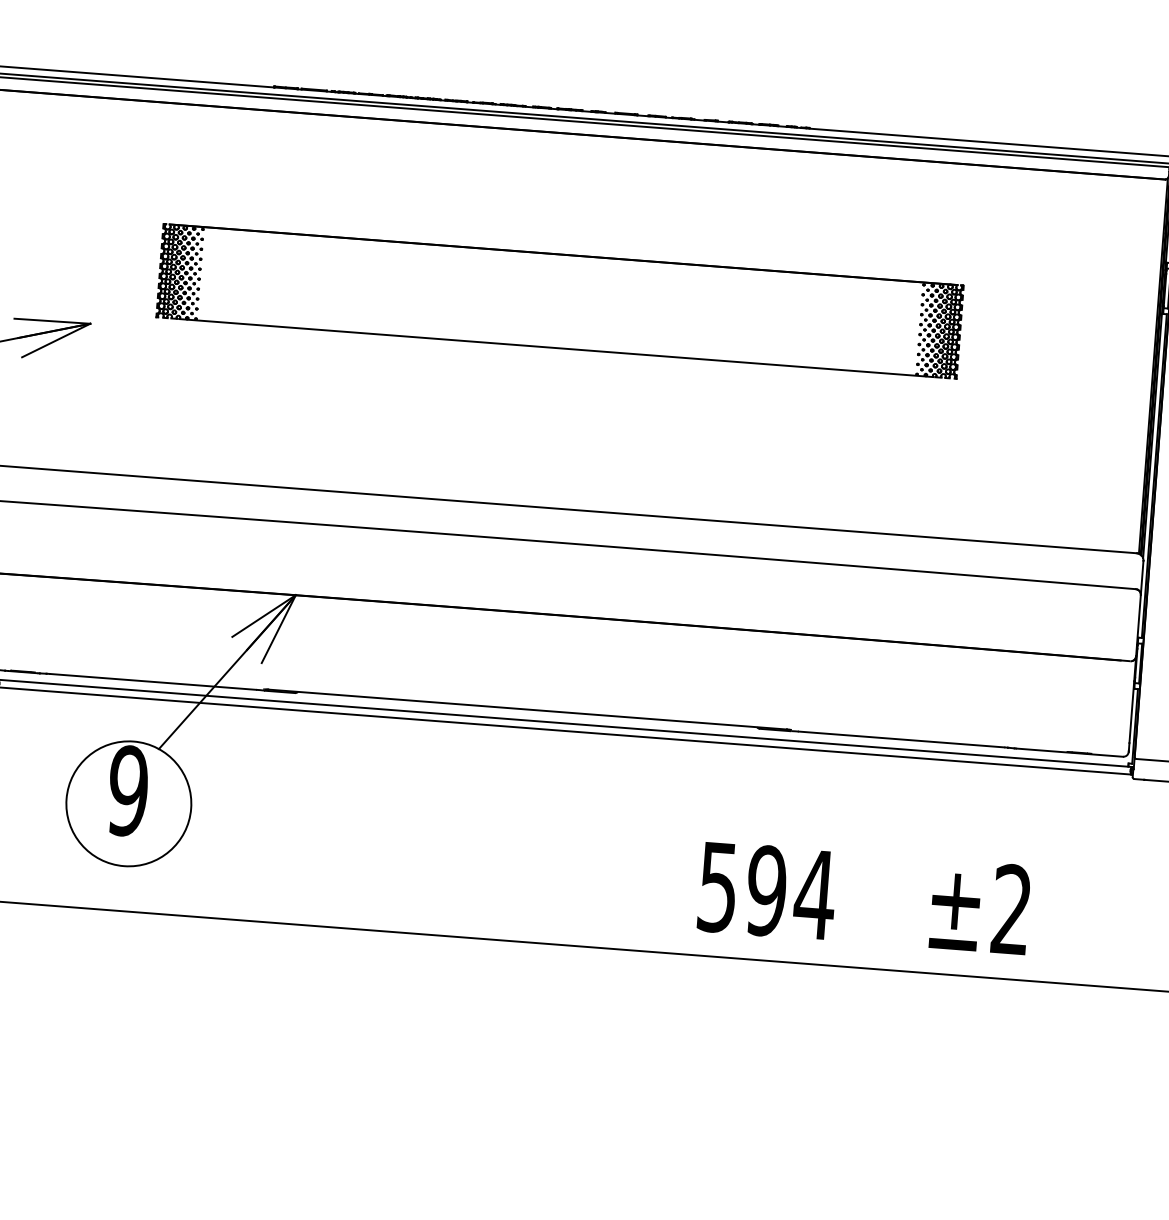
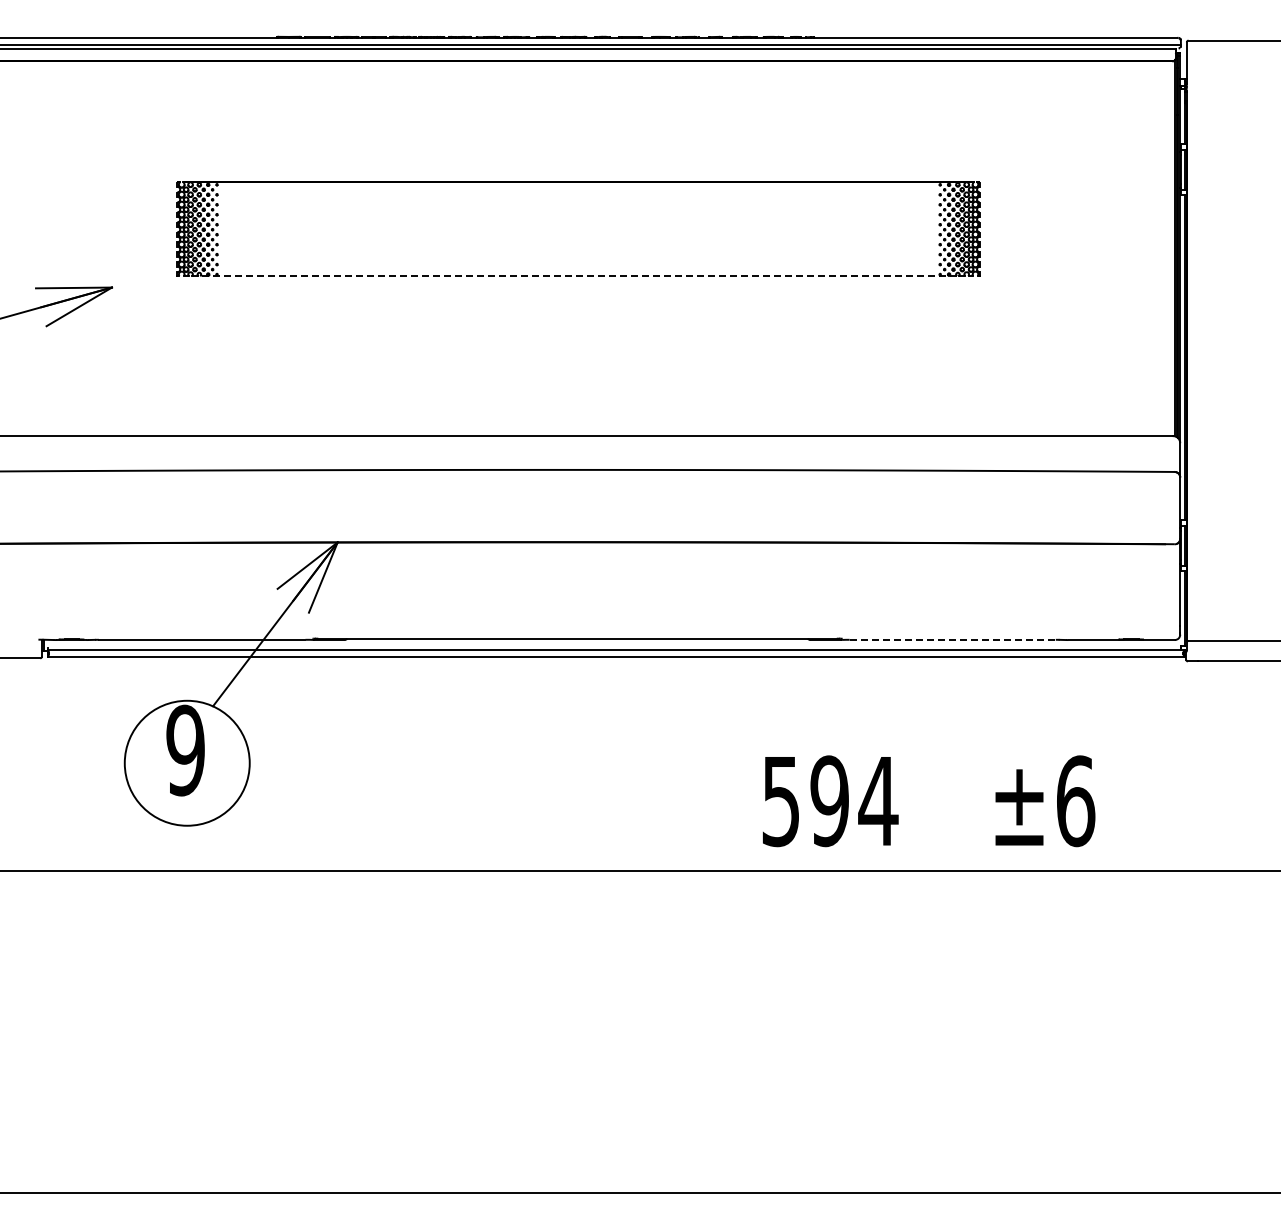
line: (556, 348) -> (578, 276), solid -> dashed
line: (902, 739) -> (953, 639), solid -> dashed
text: (1012, 910) -> (1076, 801), ±2 -> ±6

